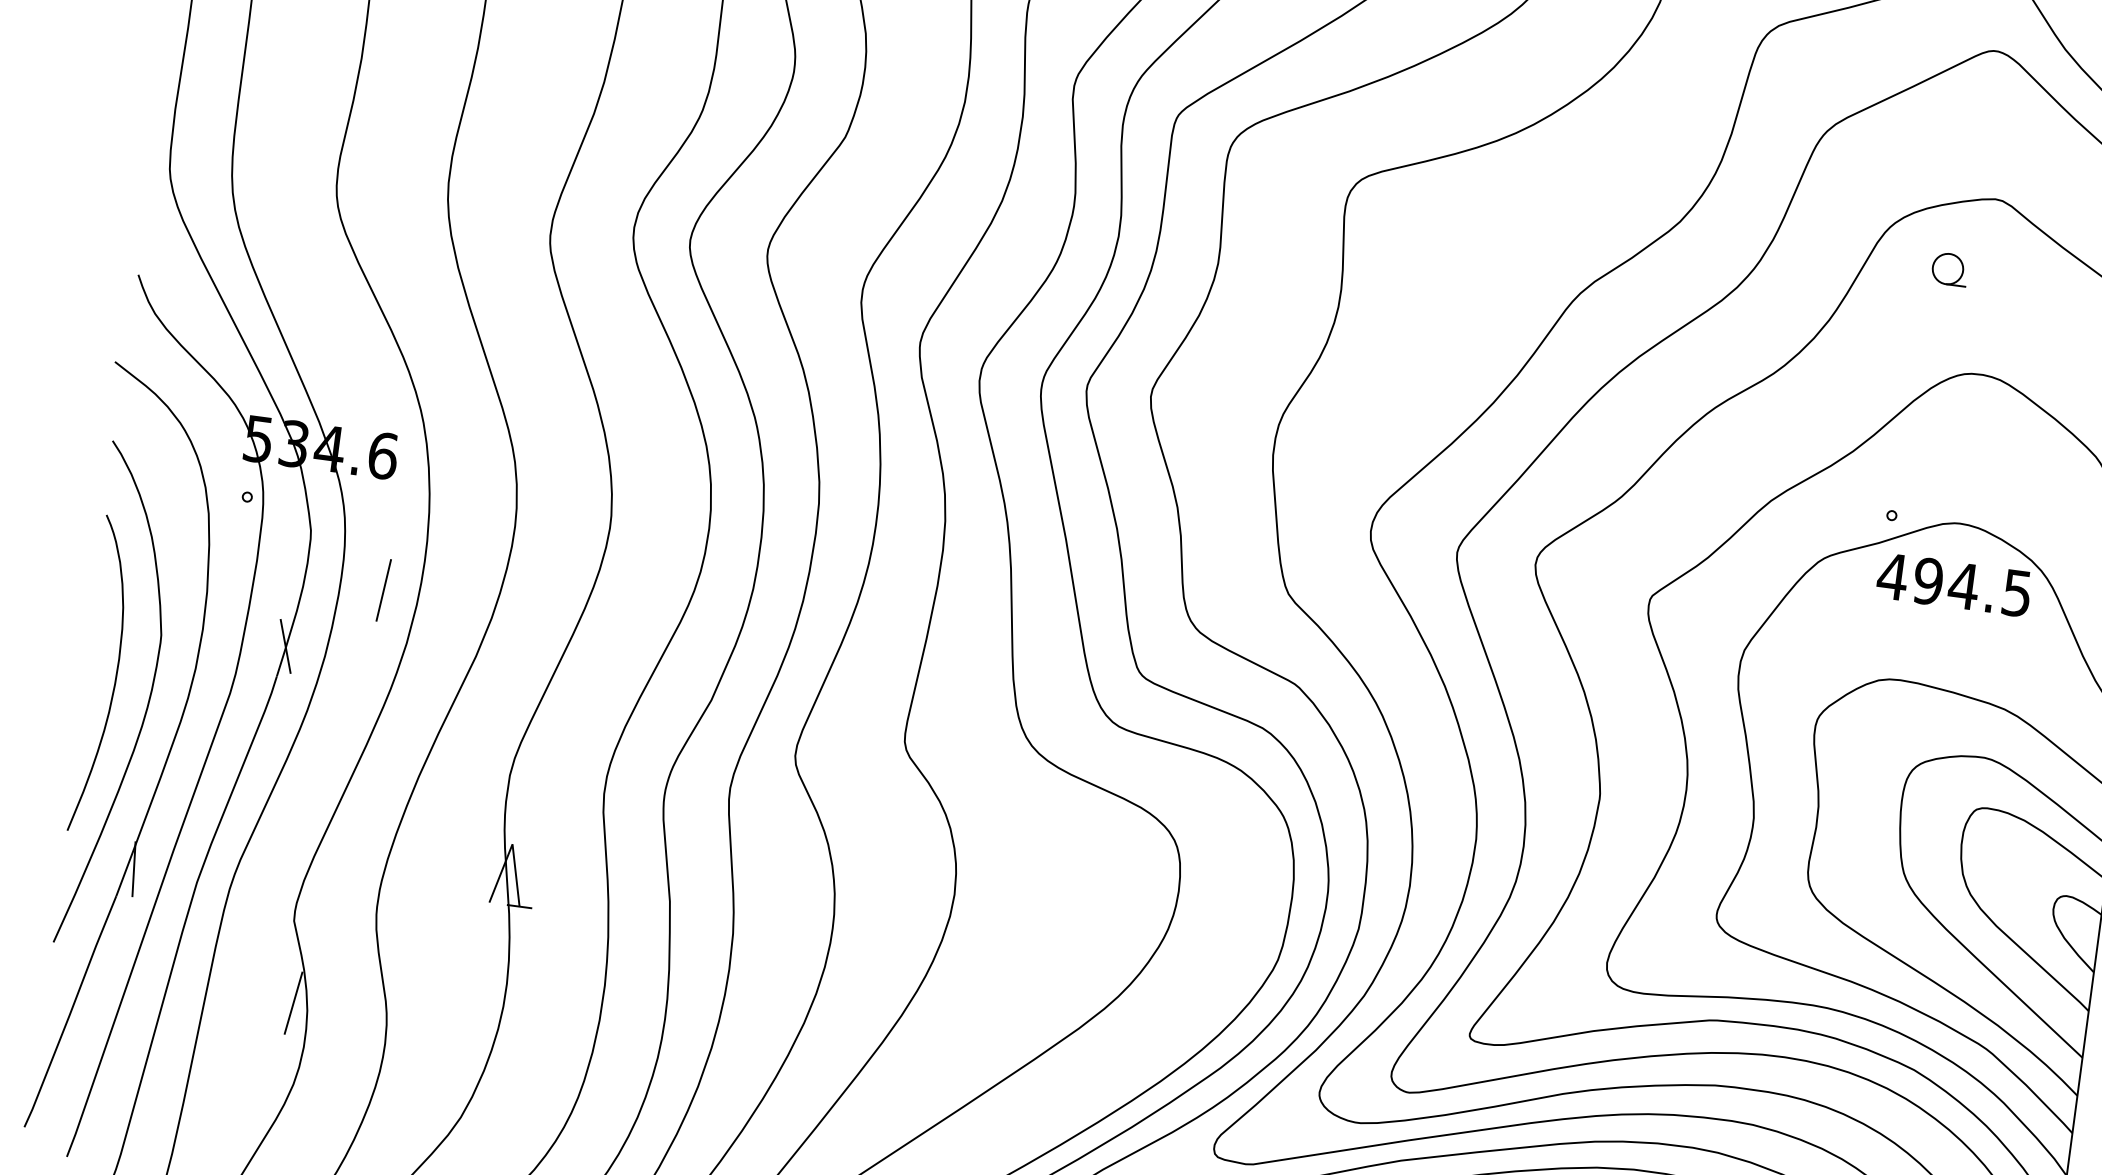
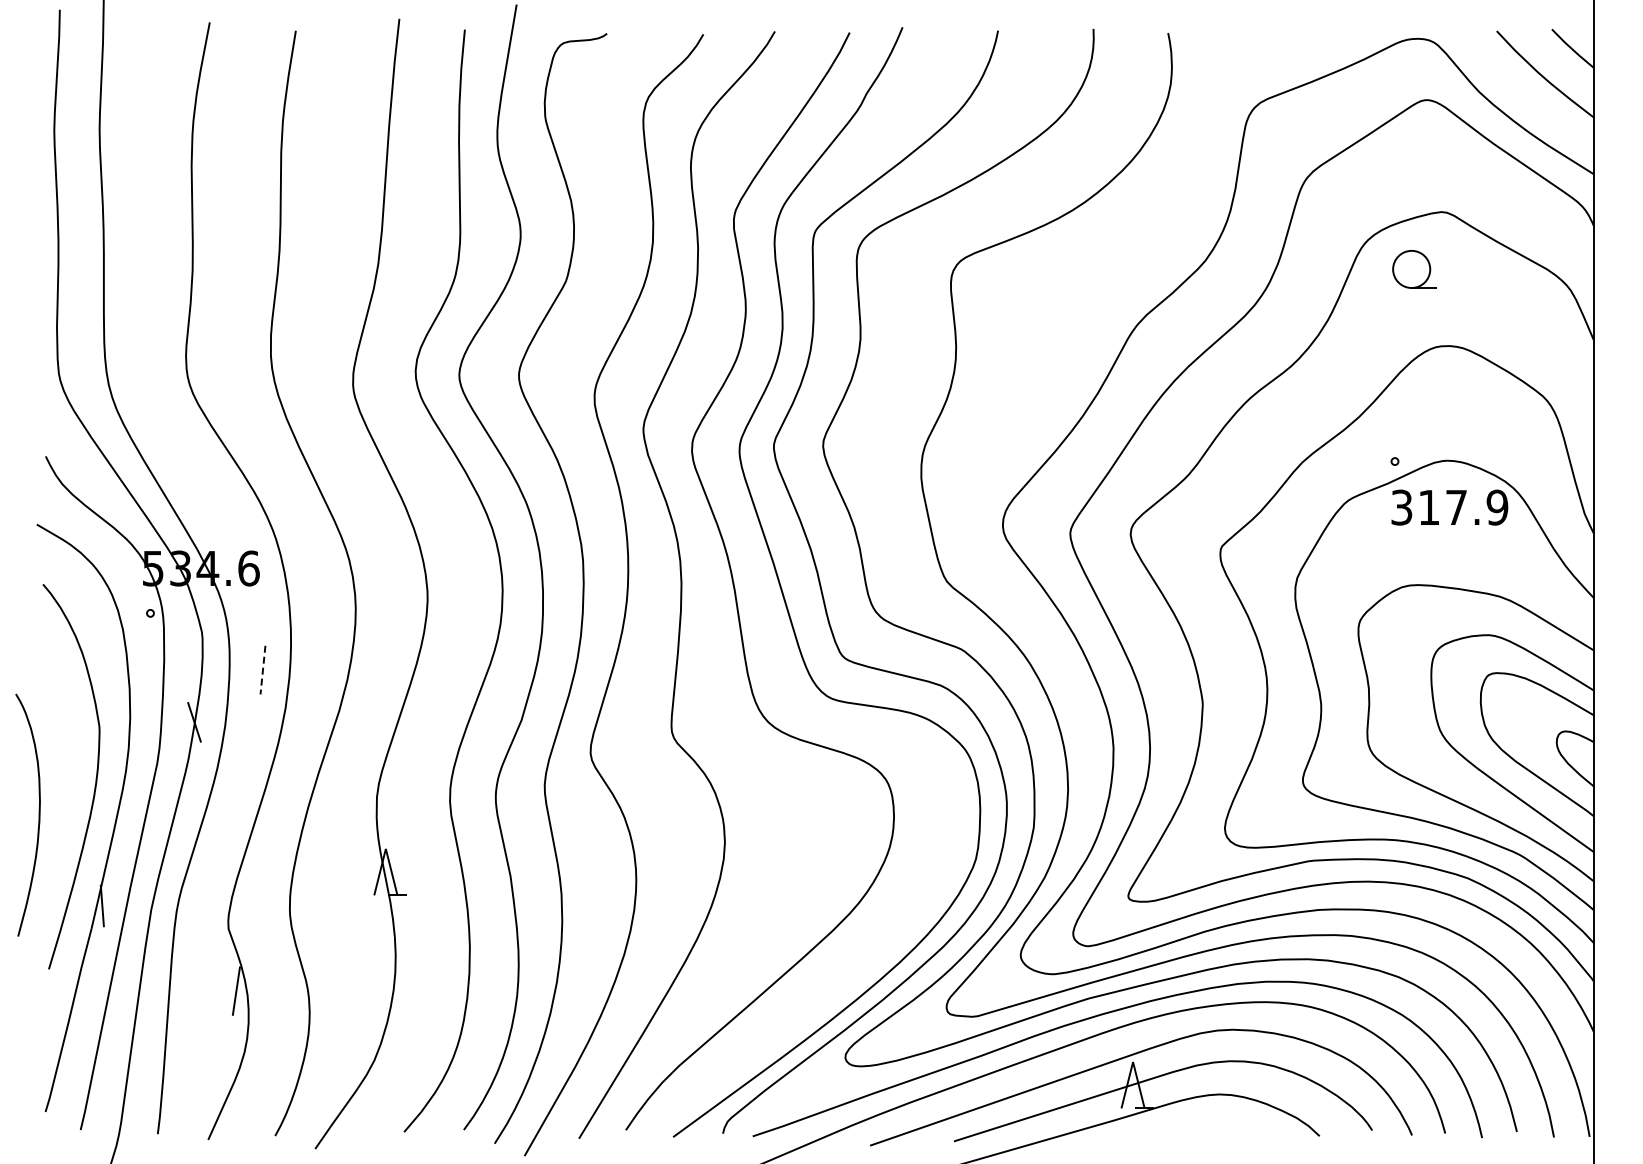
part: (1949, 269) -> (1413, 269), size x1.6
text: (1954, 584) -> (1449, 507), 494.5 -> 317.9
line: (383, 590) -> (262, 670), solid -> dashed
curve: (115, 675) -> (38, 814), moved

